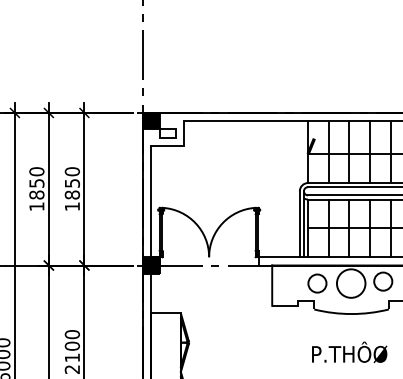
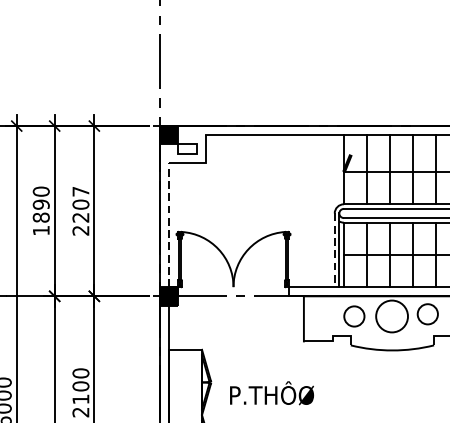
text: (36, 182) -> (40, 203), 1850 -> 1890
text: (72, 189) -> (81, 211), 1850 -> 2207
line: (151, 201) -> (169, 224), solid -> dashed
line: (299, 224) -> (334, 250), solid -> dashed
text: (349, 352) -> (271, 393), moved

